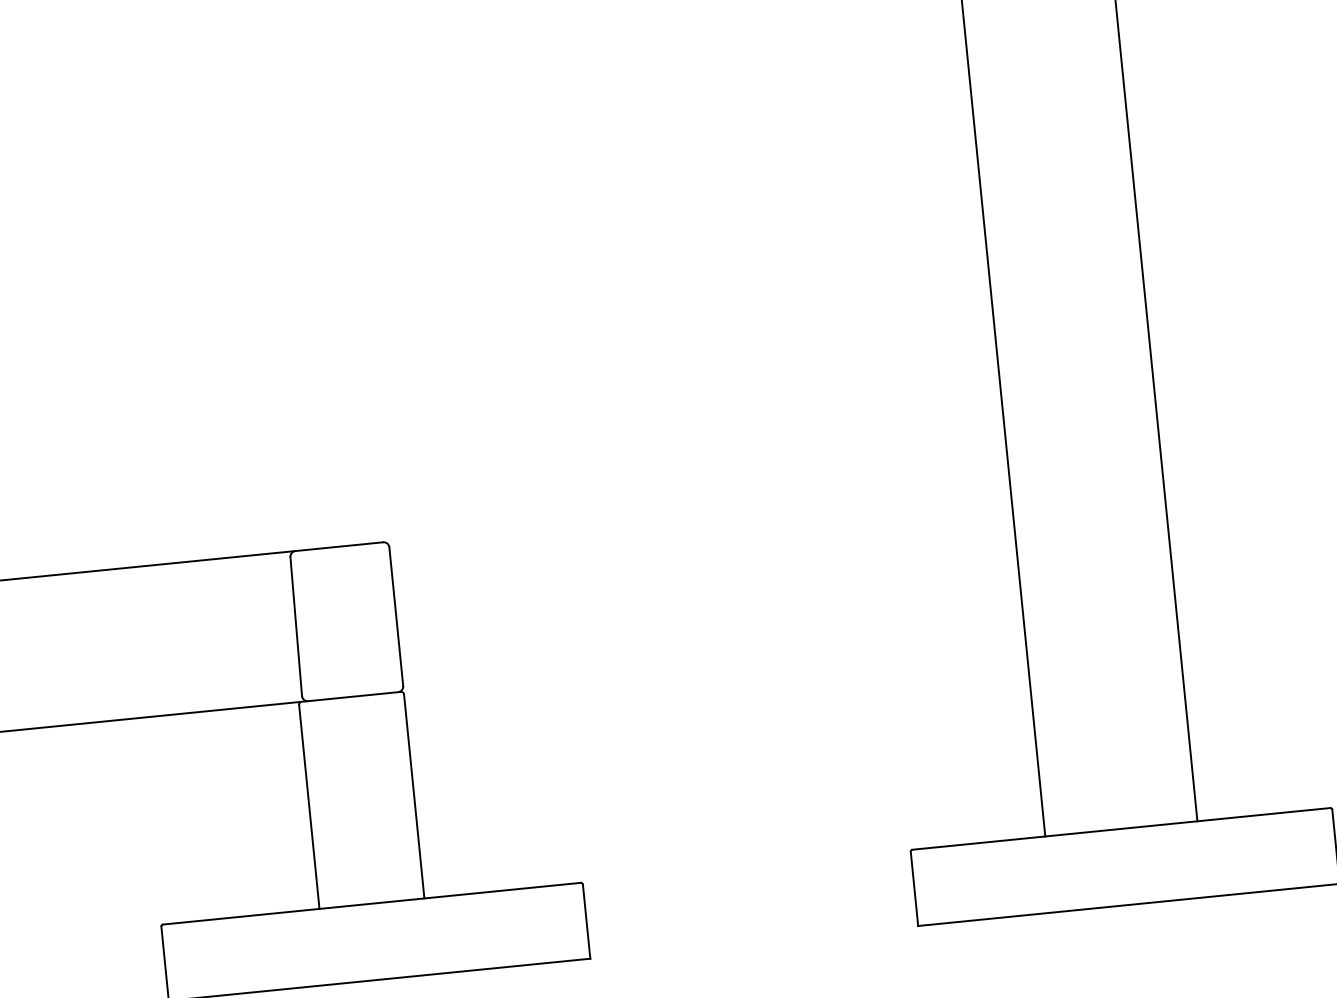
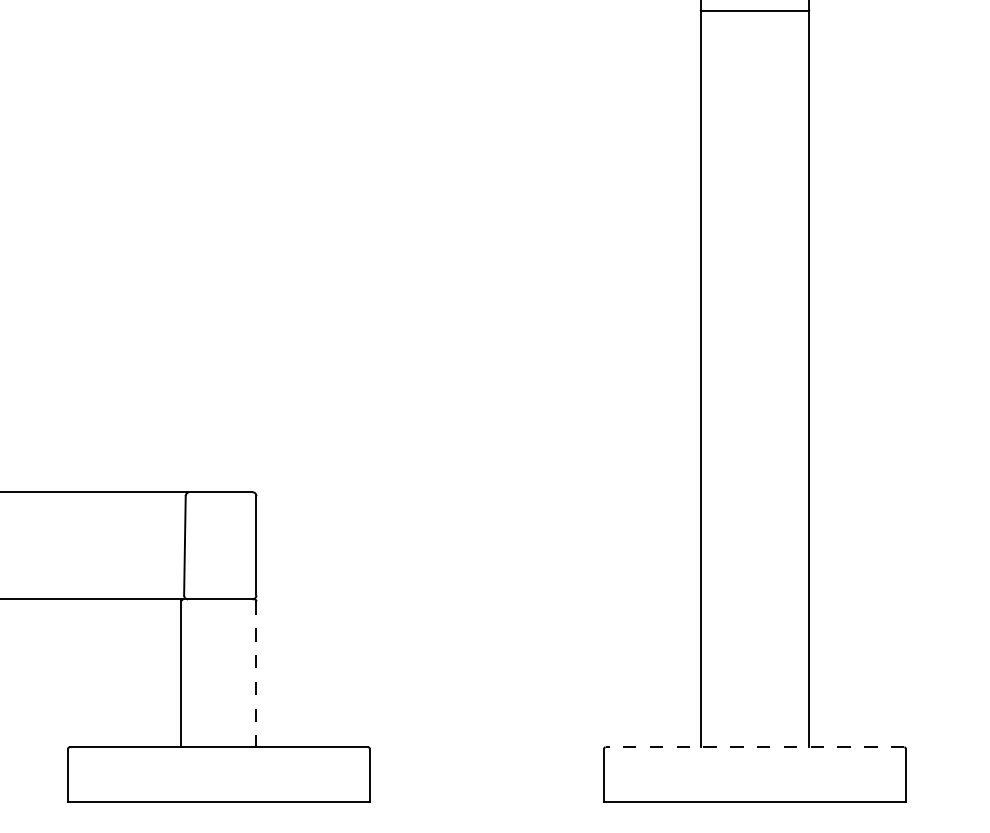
line: (414, 796) -> (256, 674), solid -> dashed
line: (1120, 829) -> (754, 747), solid -> dashed

